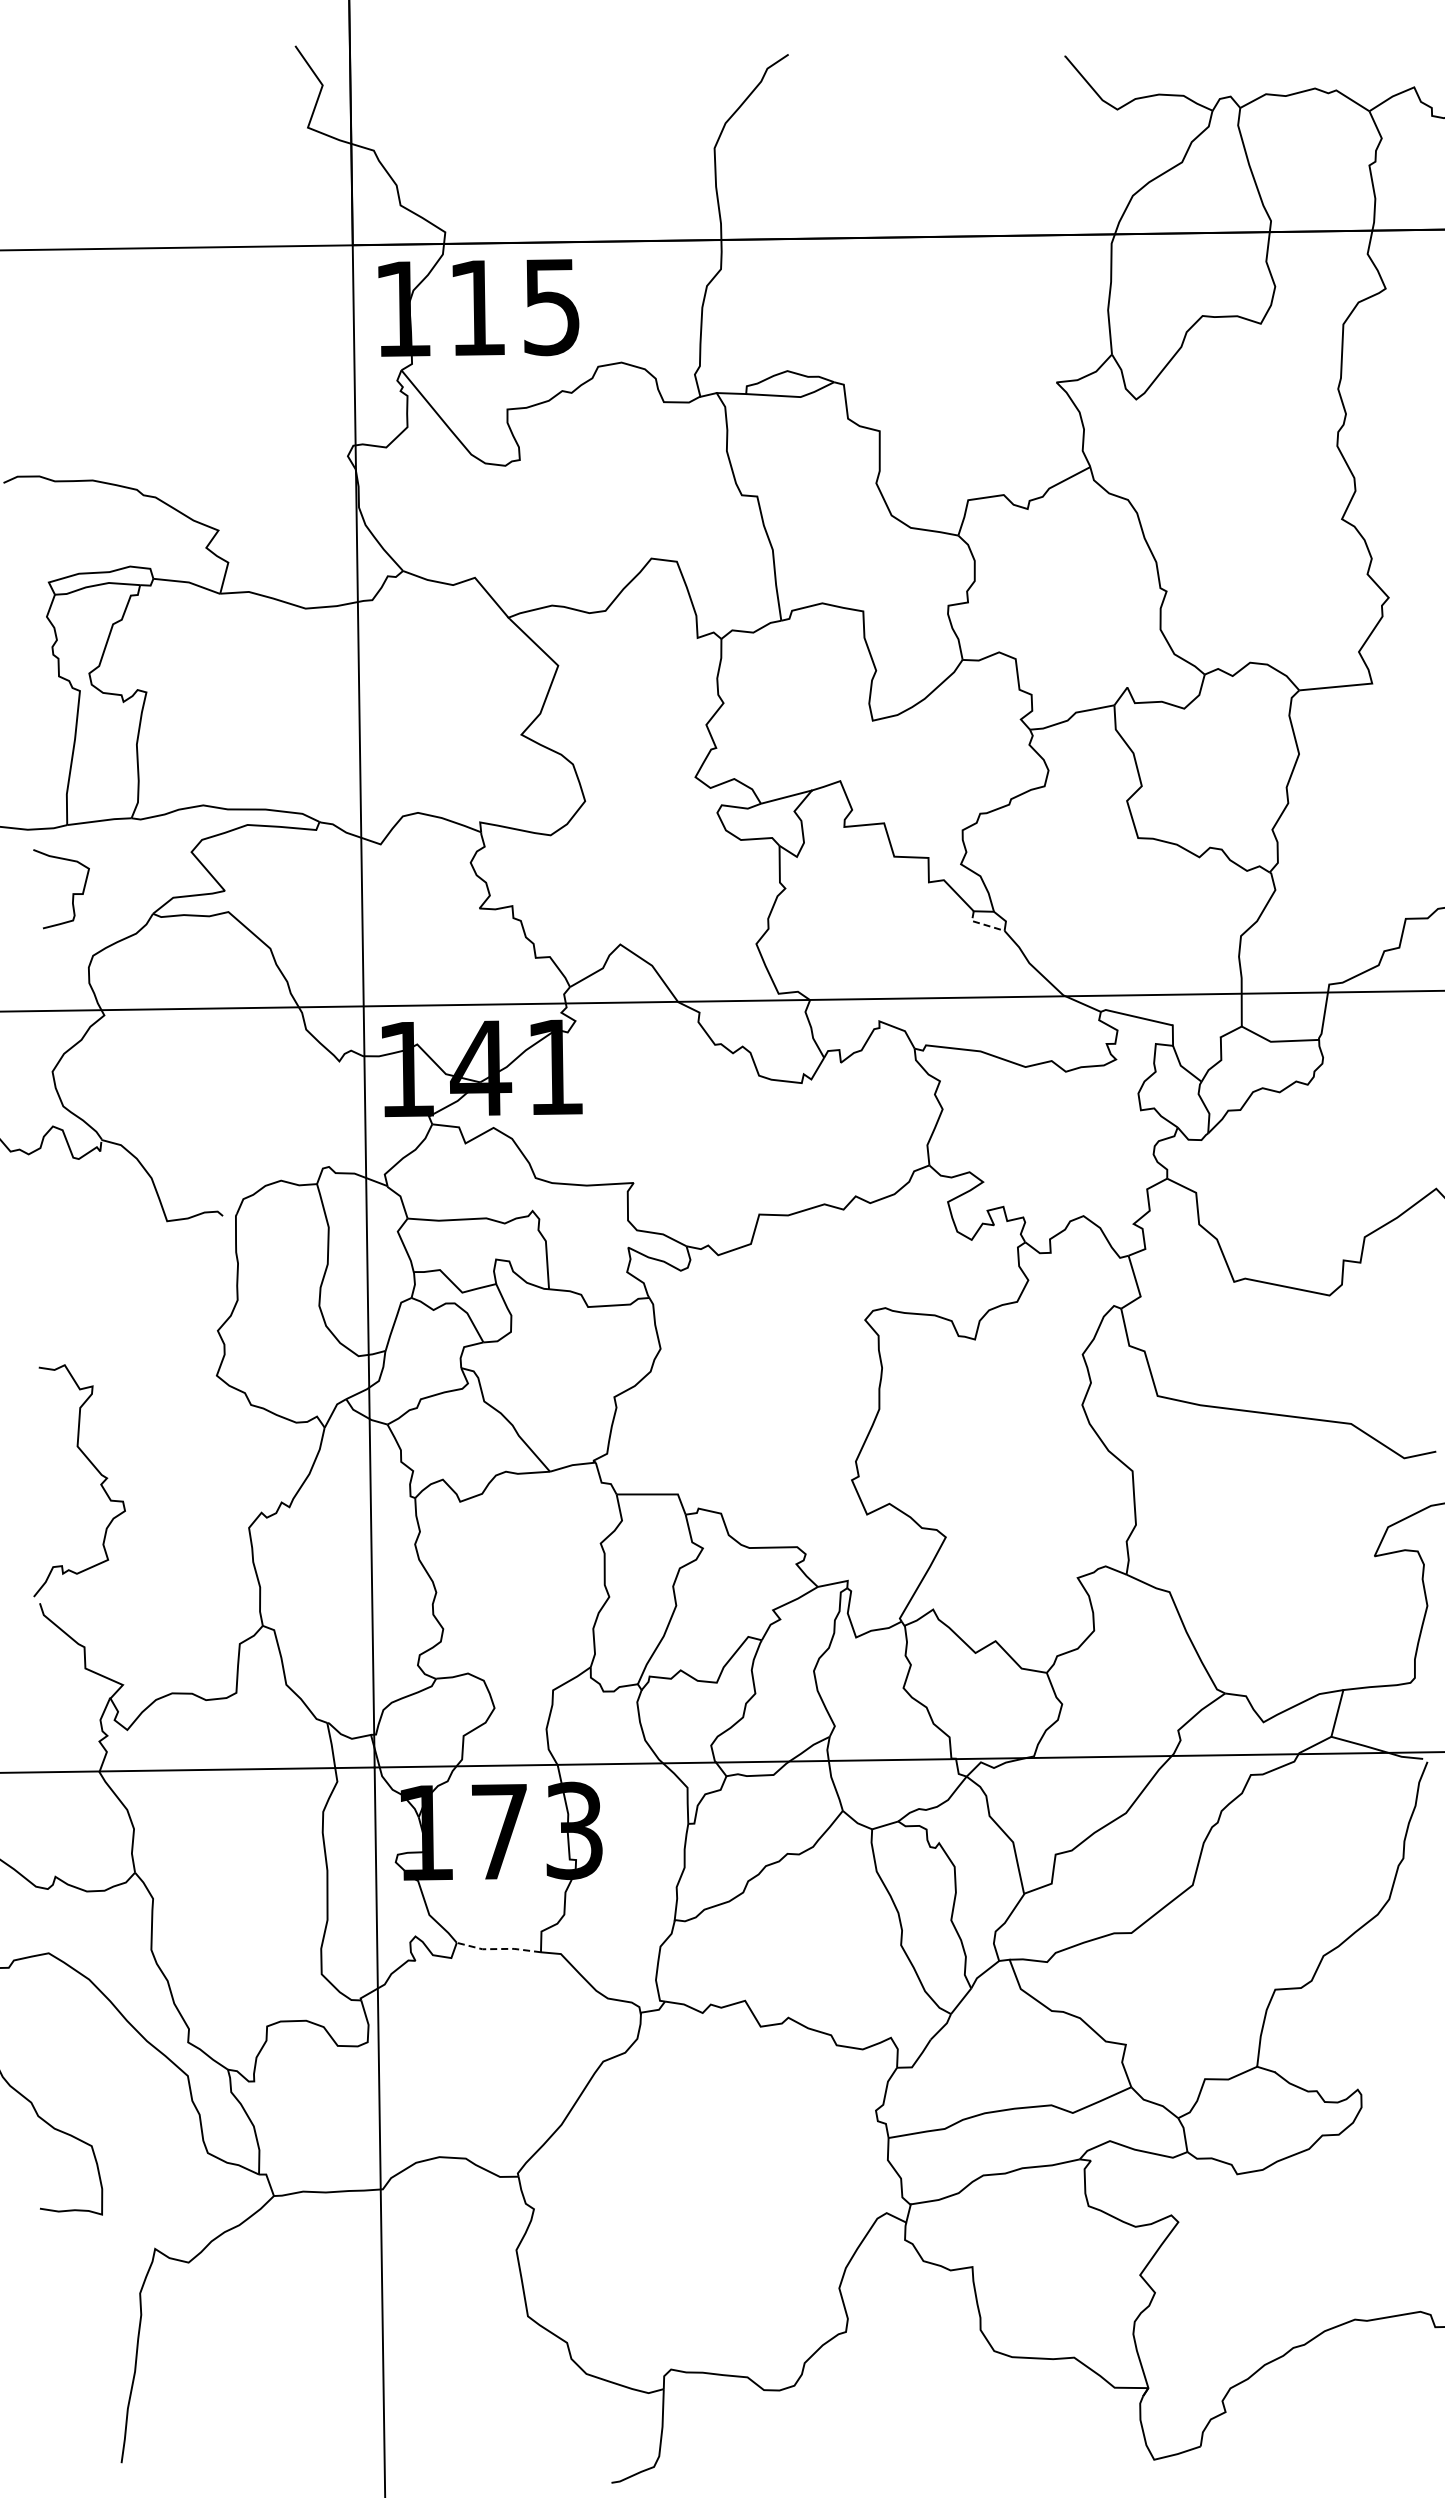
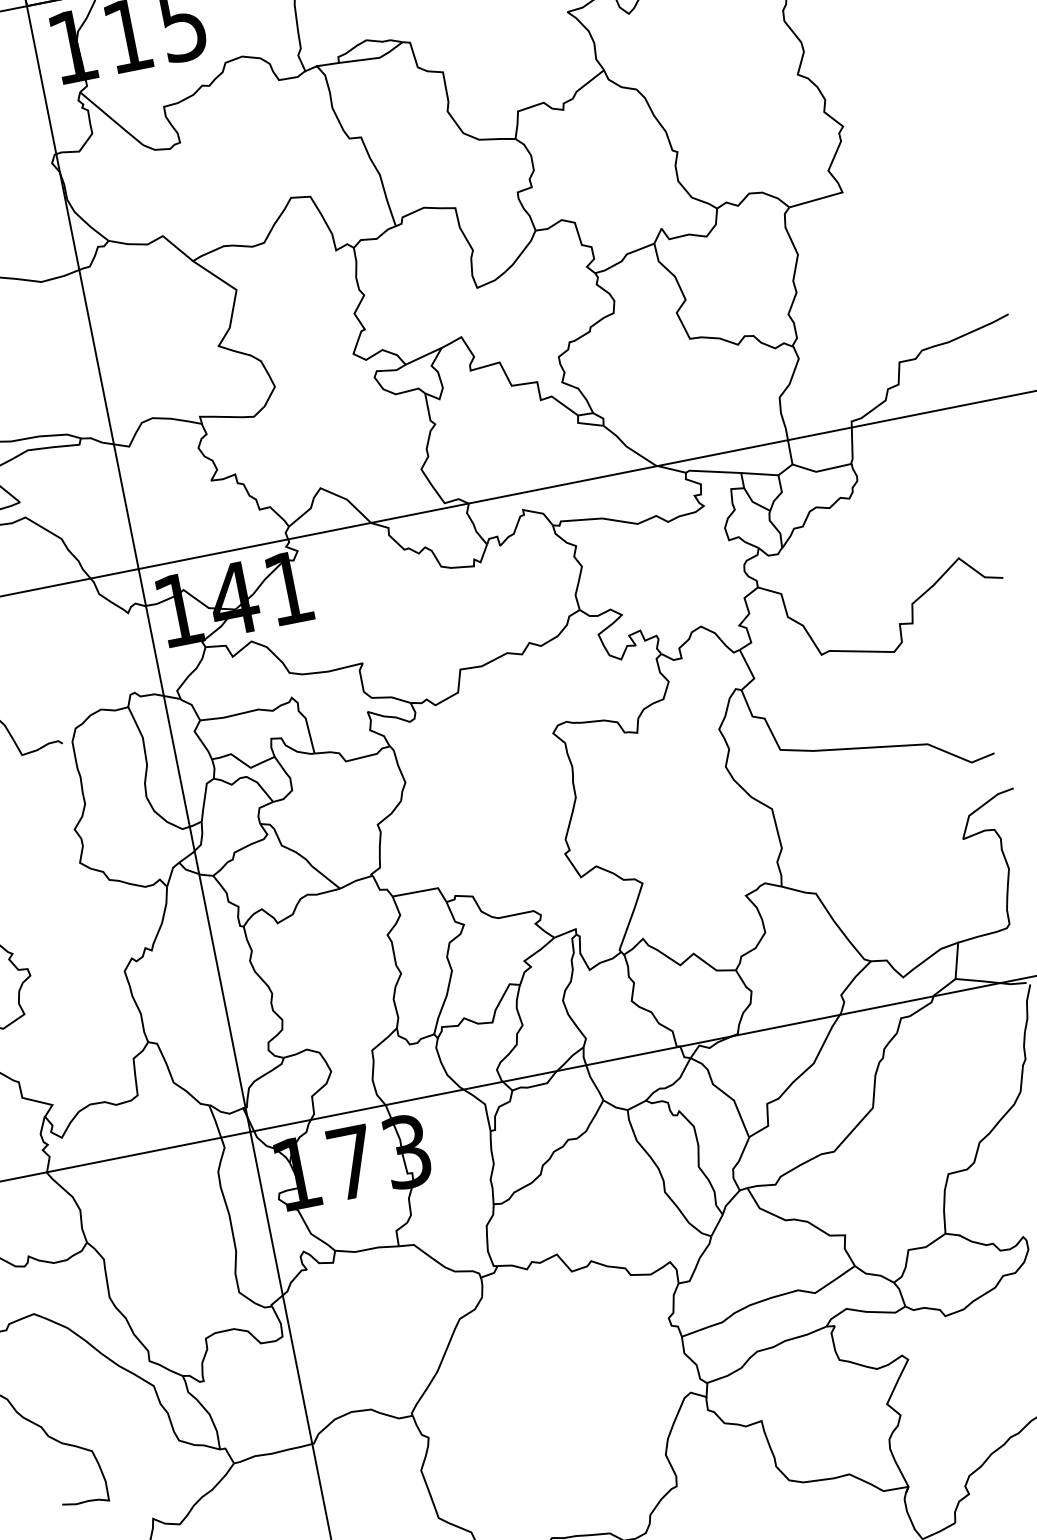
line: (983, 924) -> (587, 423), dashed -> solid
line: (1196, 1031) -> (759, 474), added
line: (498, 1949) -> (366, 1250), dashed -> solid

